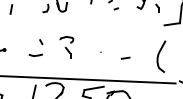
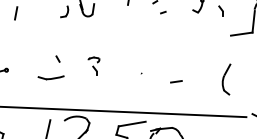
part: (66, 46) -> (93, 65), size x0.6
part: (35, 54) -> (49, 76), size x1.4
part: (161, 56) -> (226, 79), size x0.7

